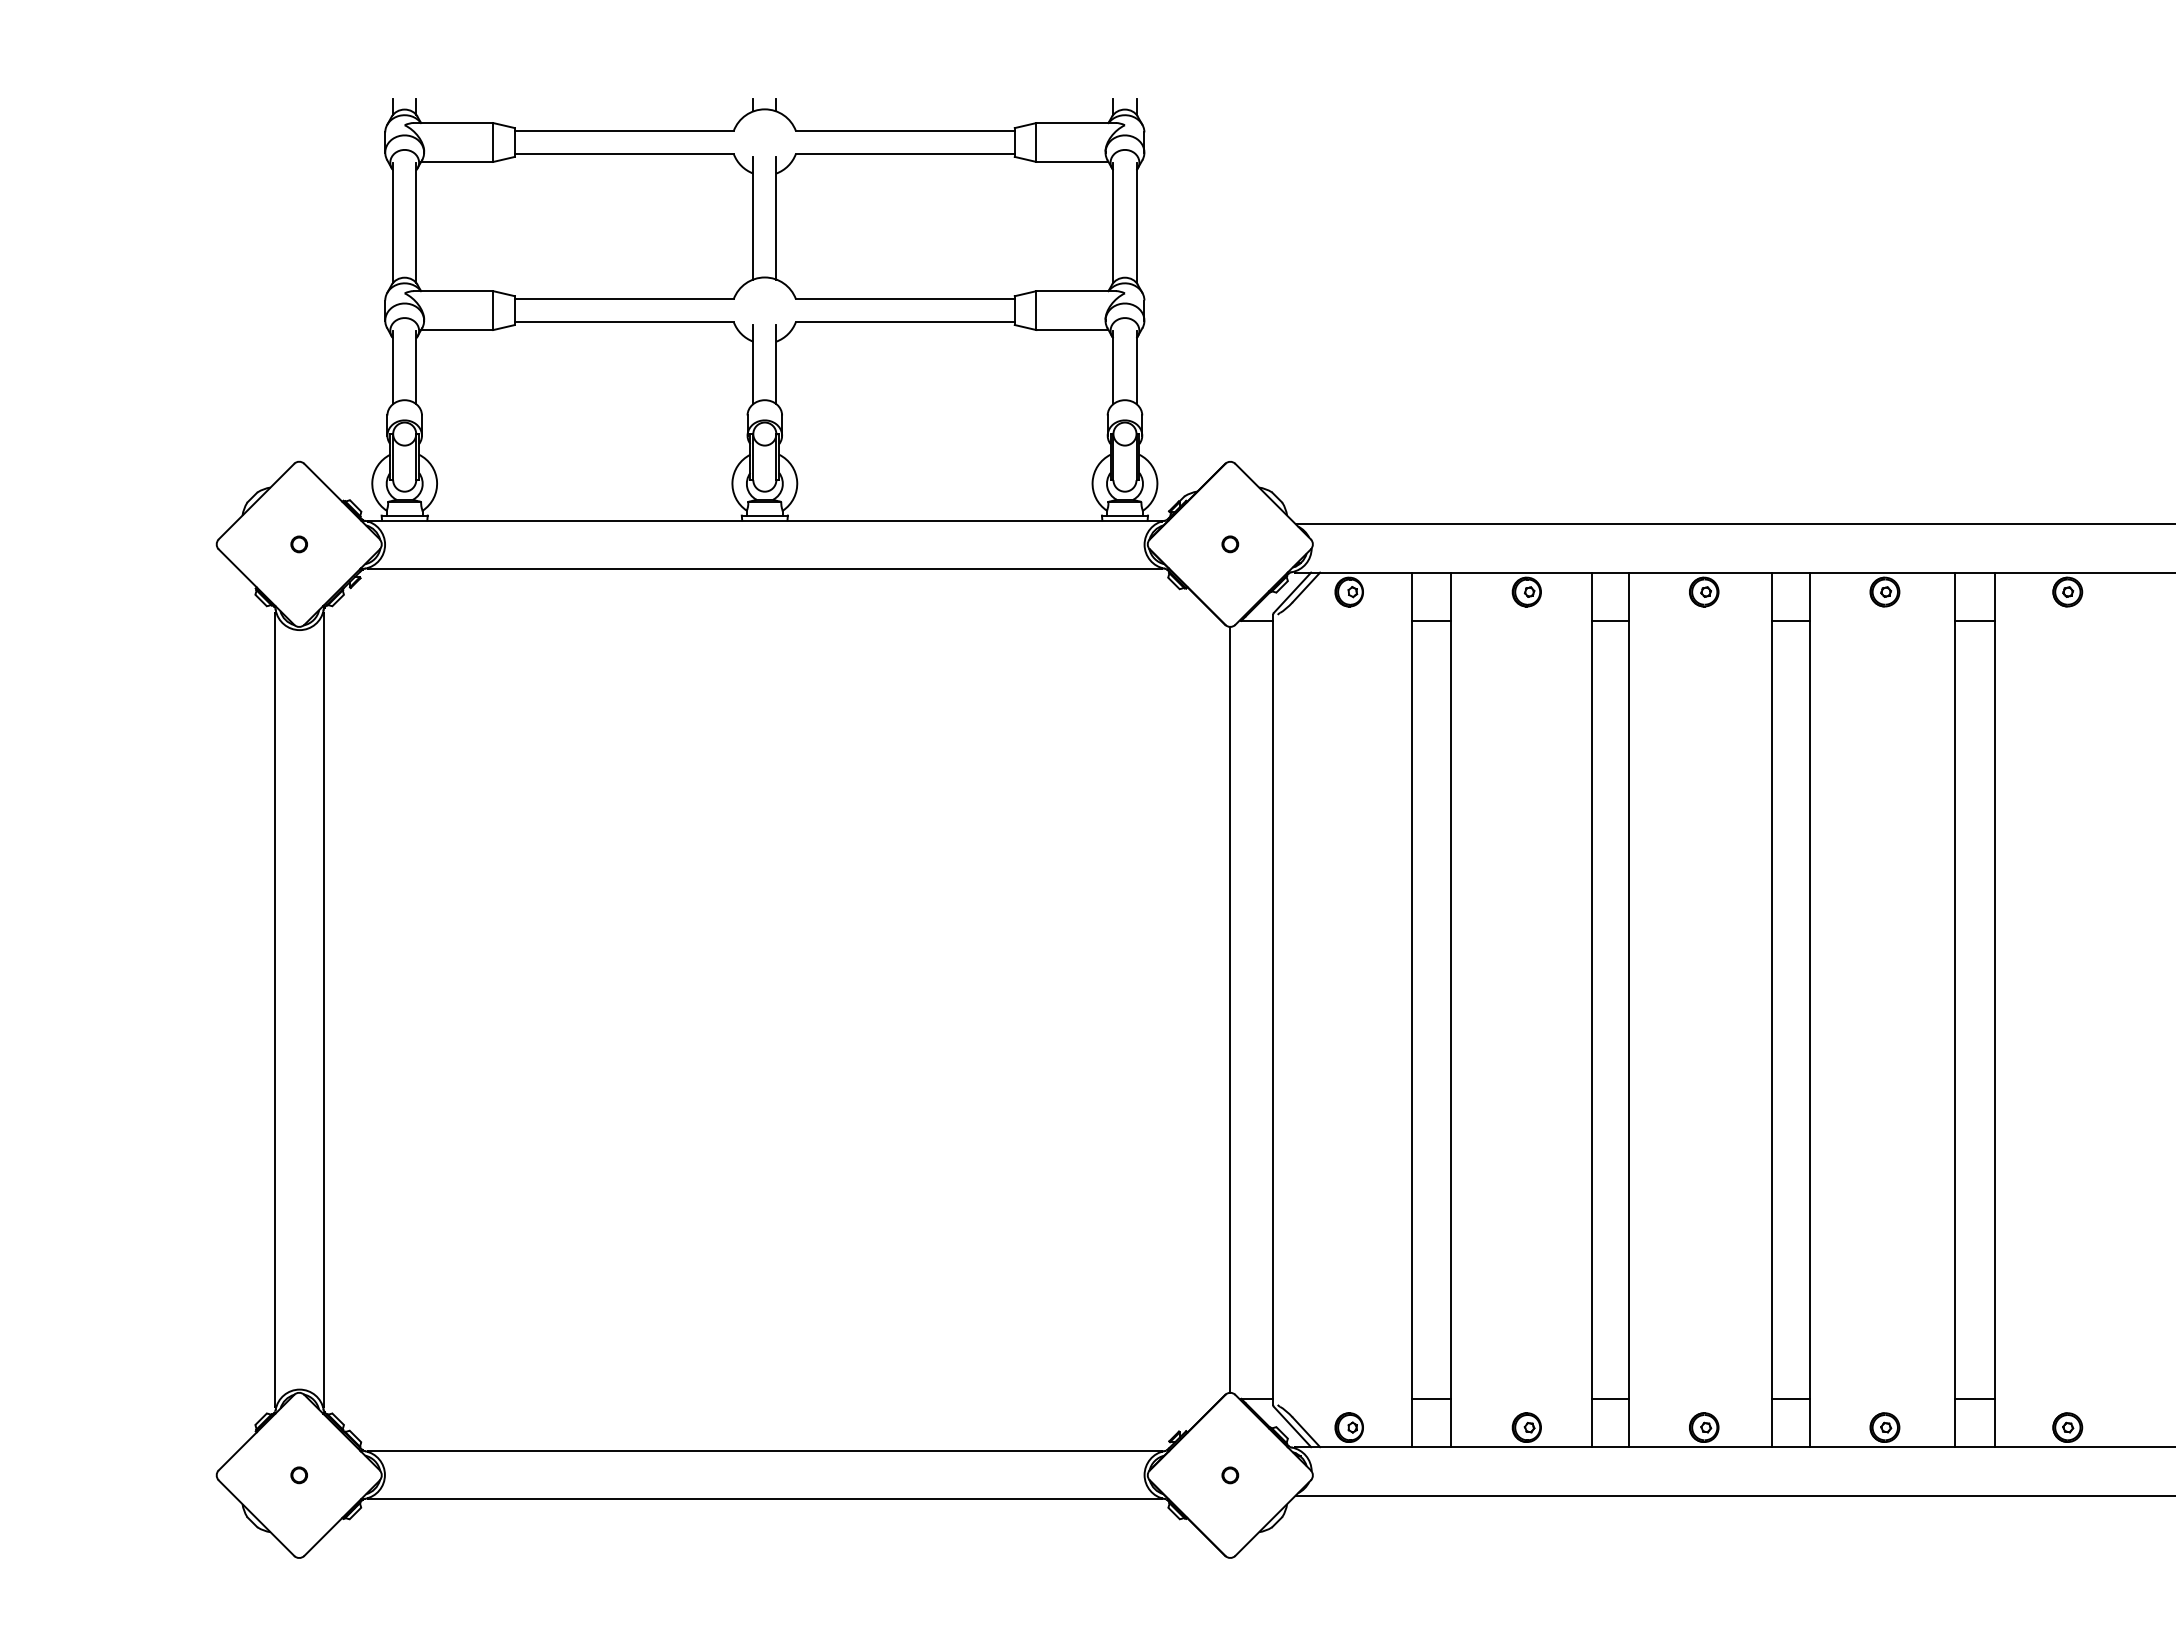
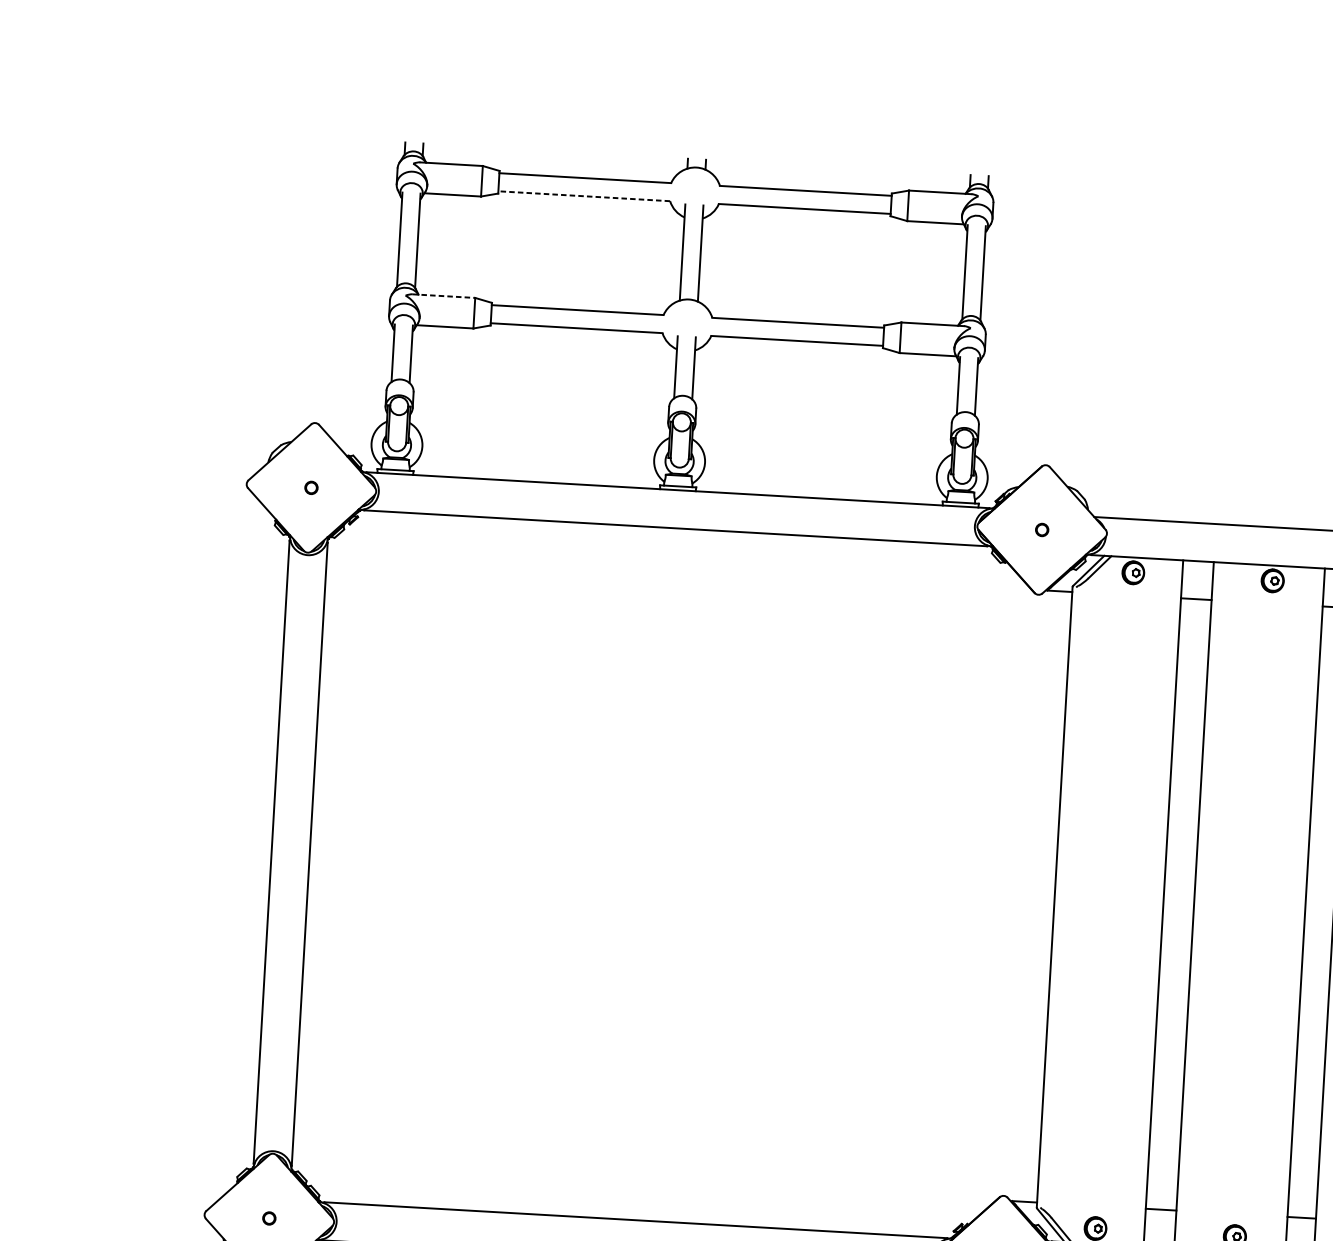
line: (623, 154) -> (583, 196), solid -> dashed
line: (453, 291) -> (443, 296), solid -> dashed
line: (1230, 1009) -> (1021, 895), removed

